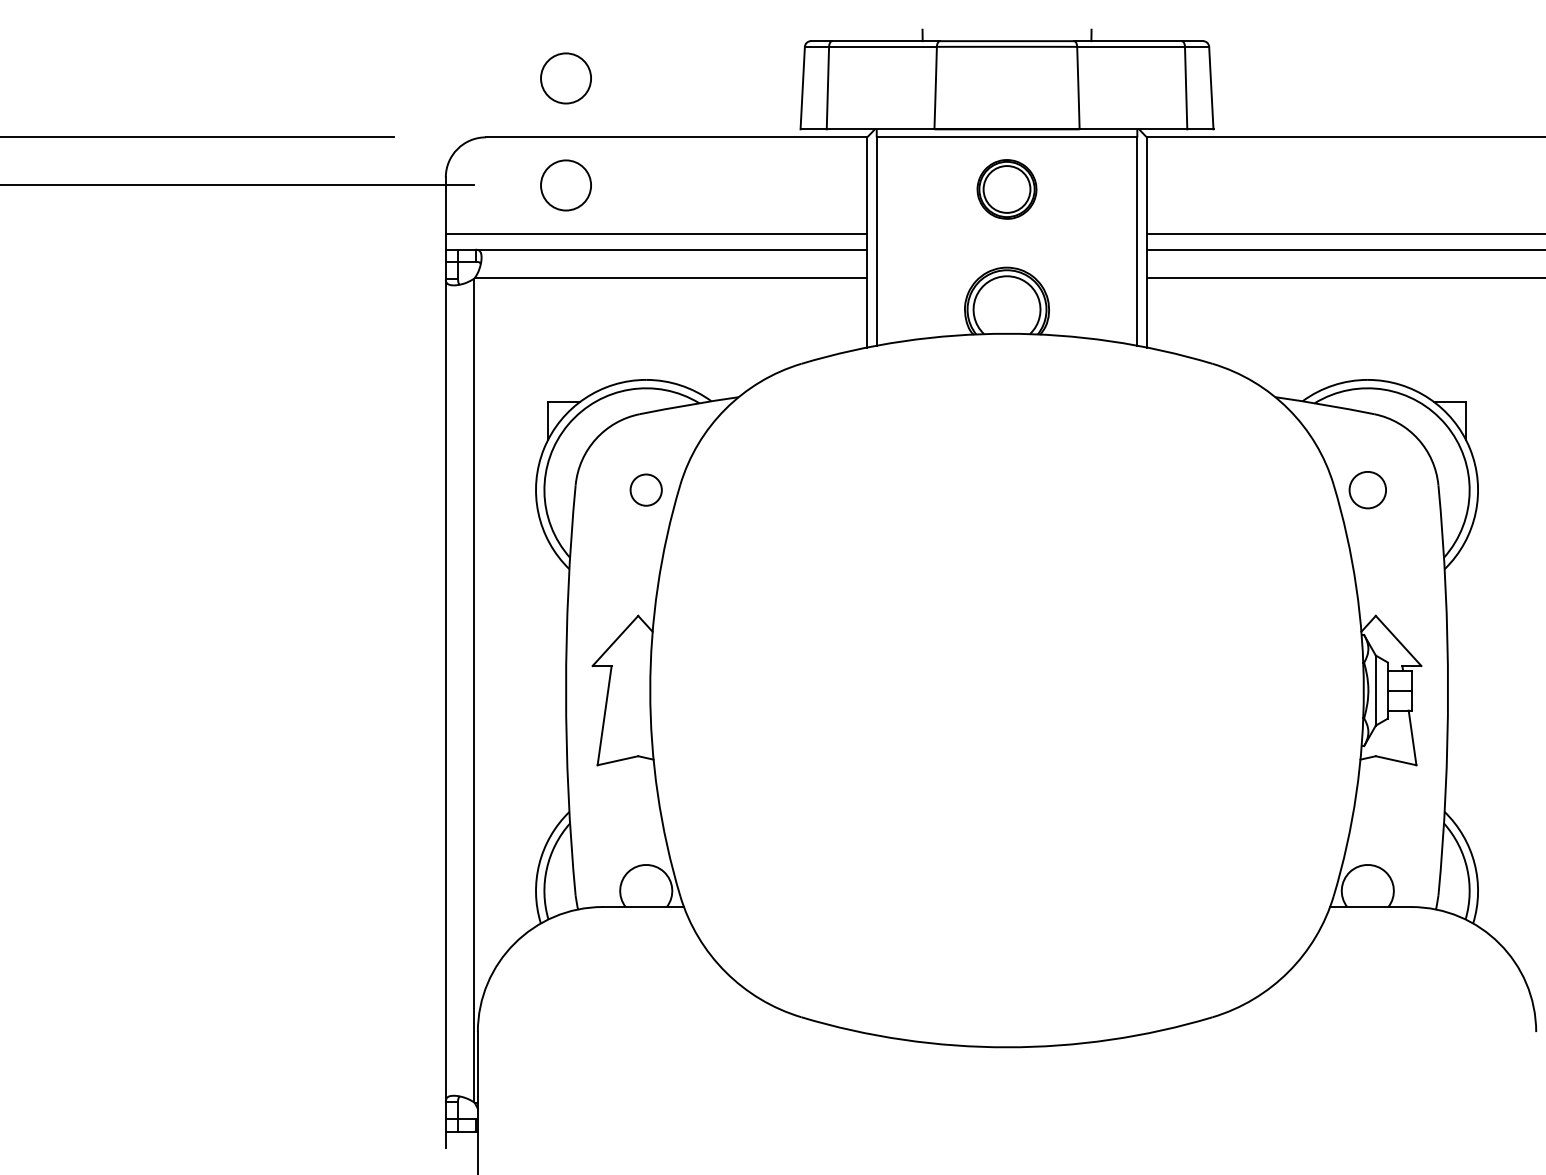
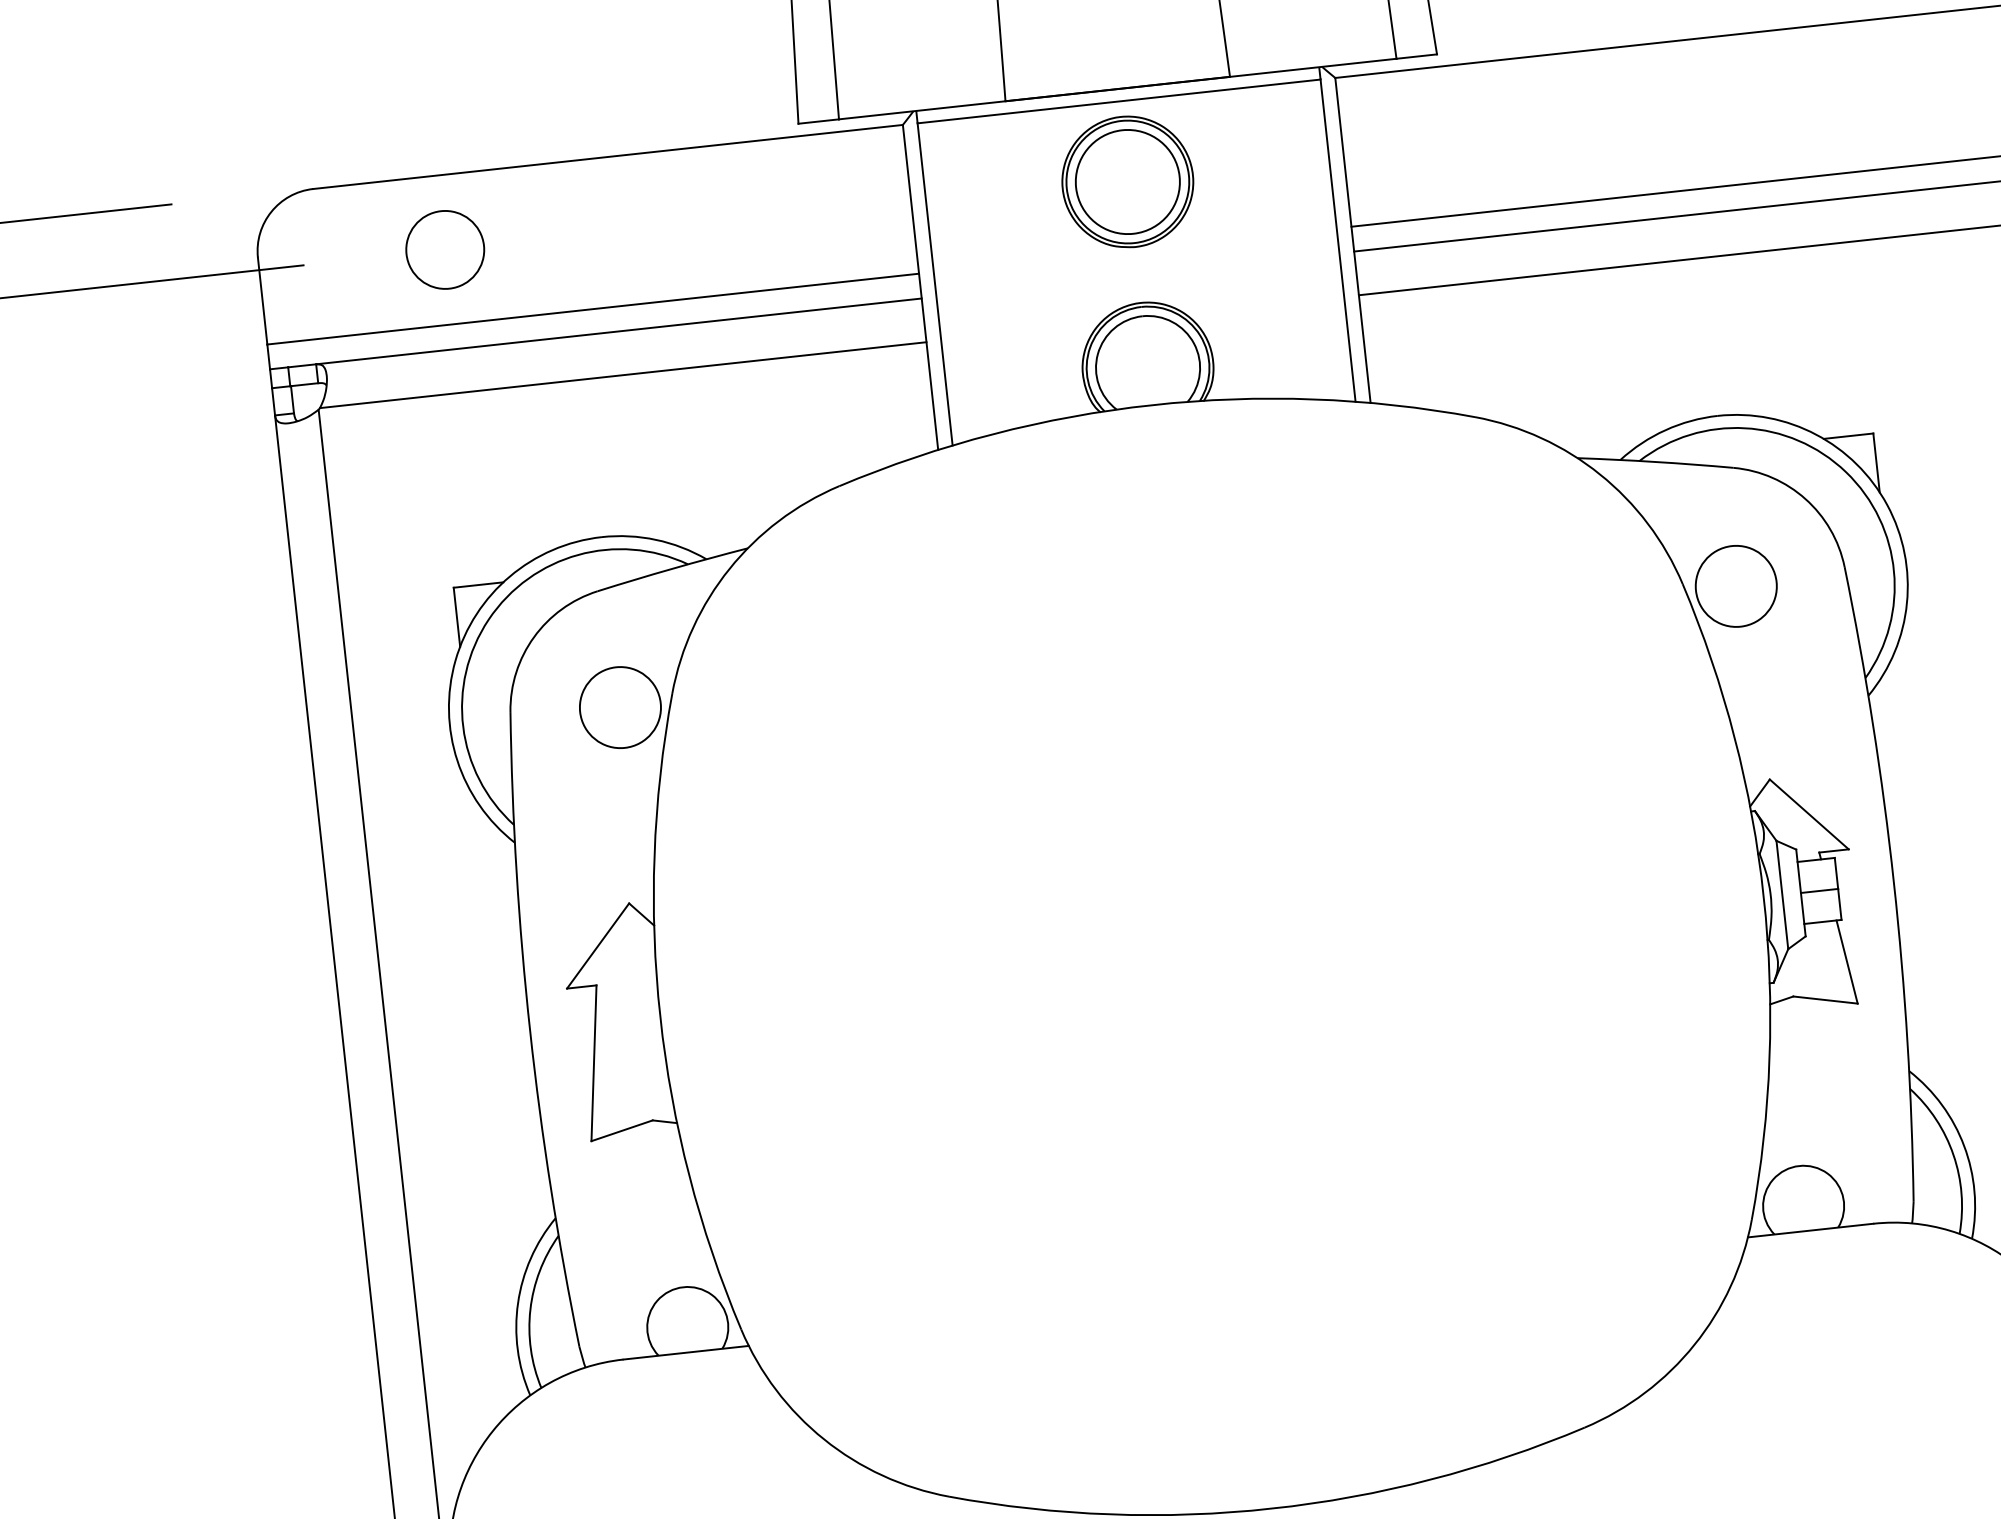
circle: (565, 78) -> (426, 84), removed
part: (1006, 189) -> (1127, 182), size x1.43
circle: (646, 490) -> (620, 708), size x1.67
circle: (1367, 490) -> (1735, 586), size x1.43

